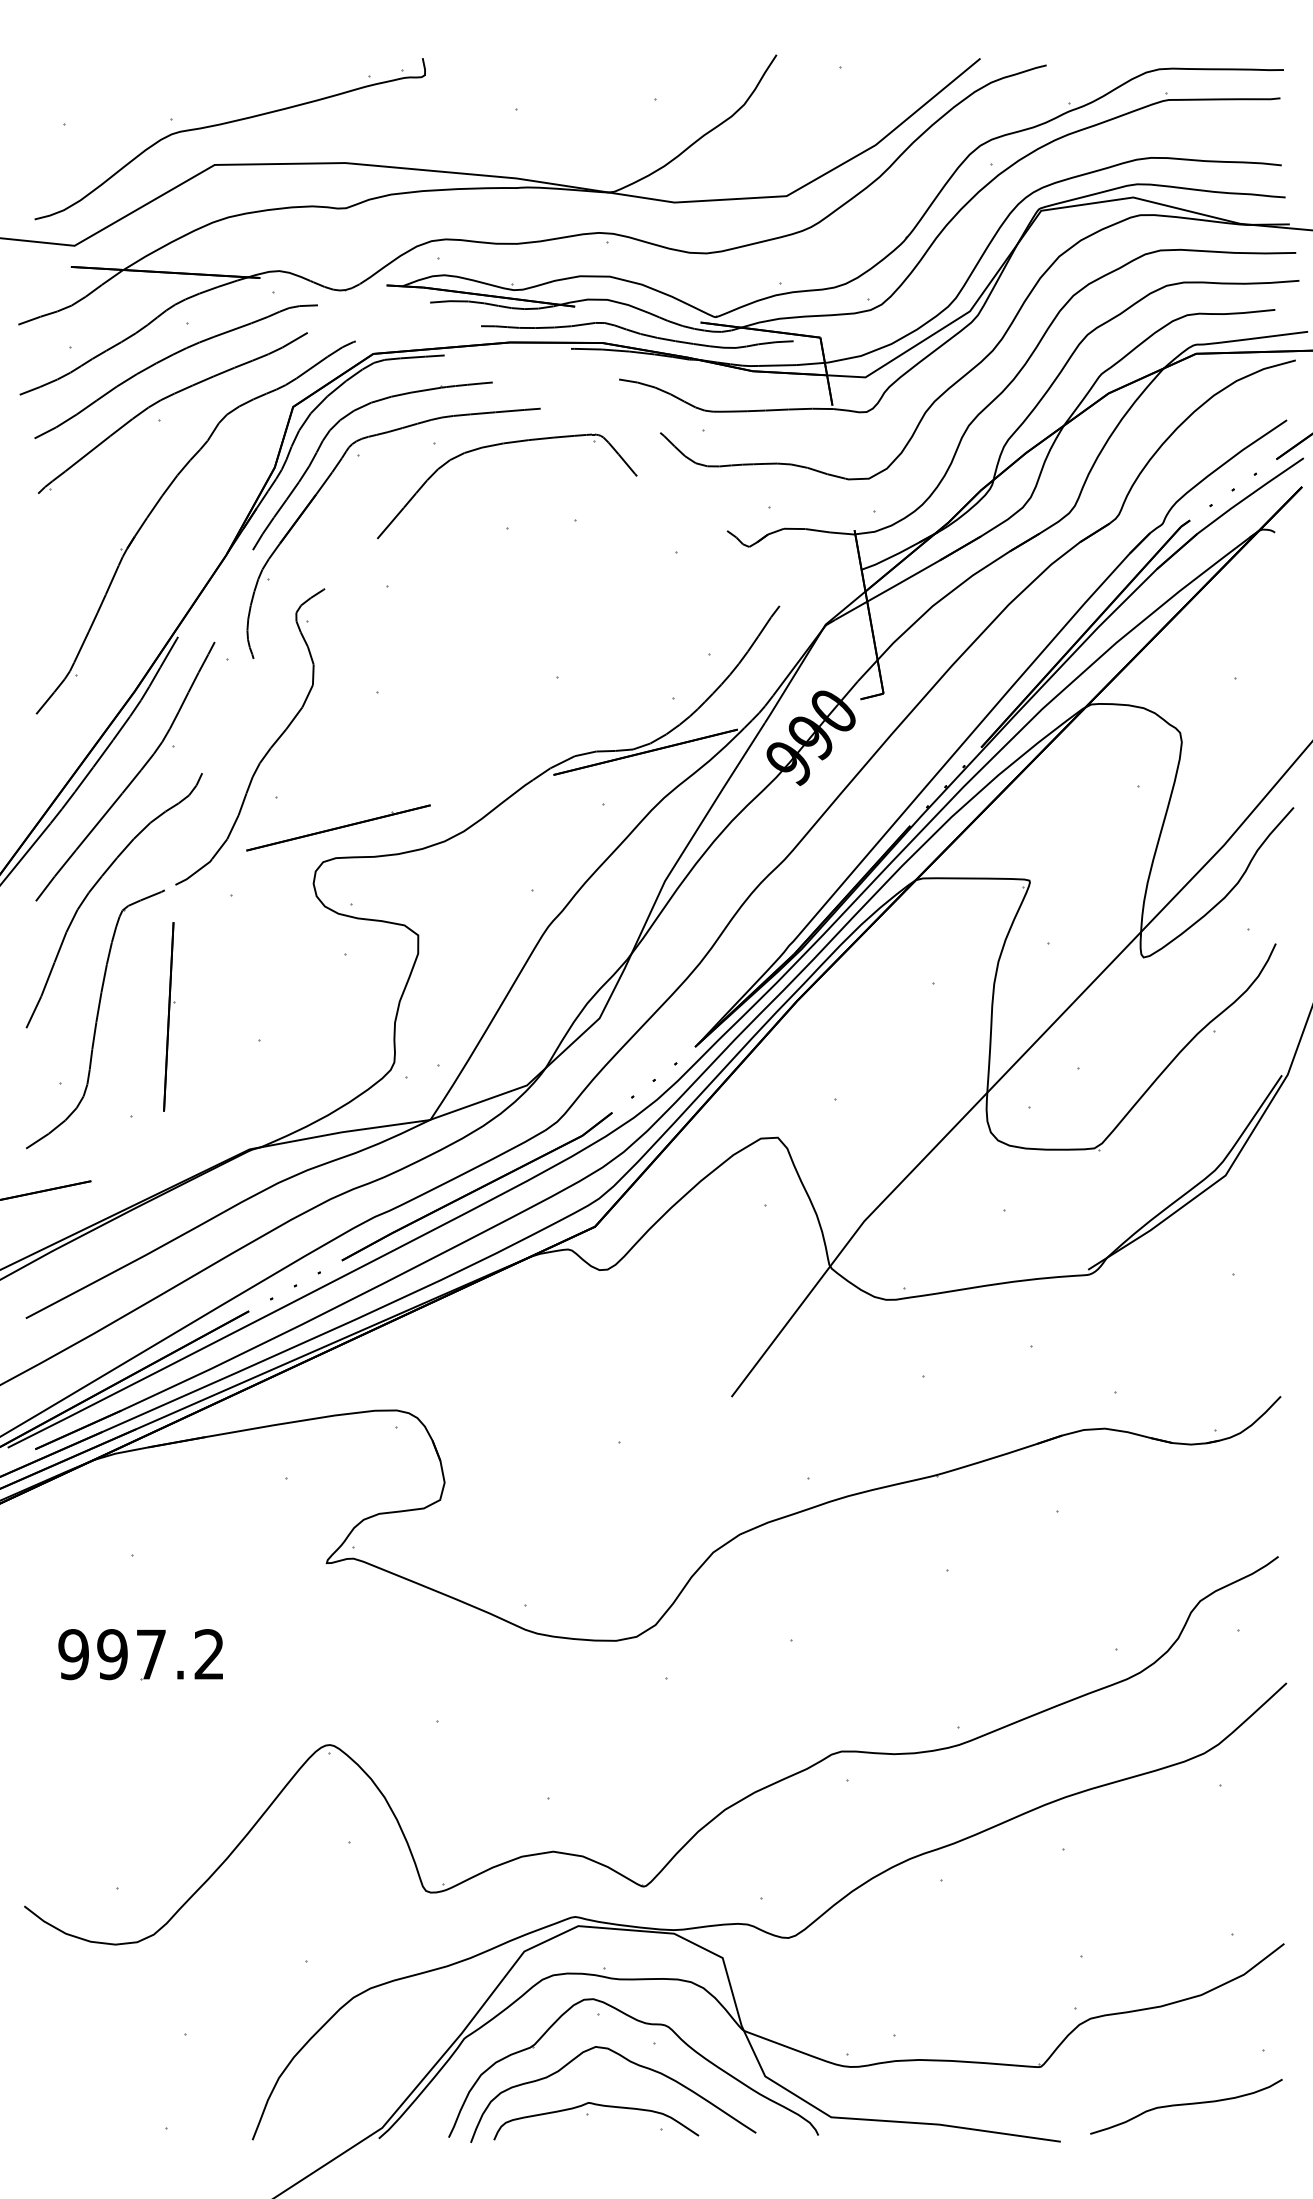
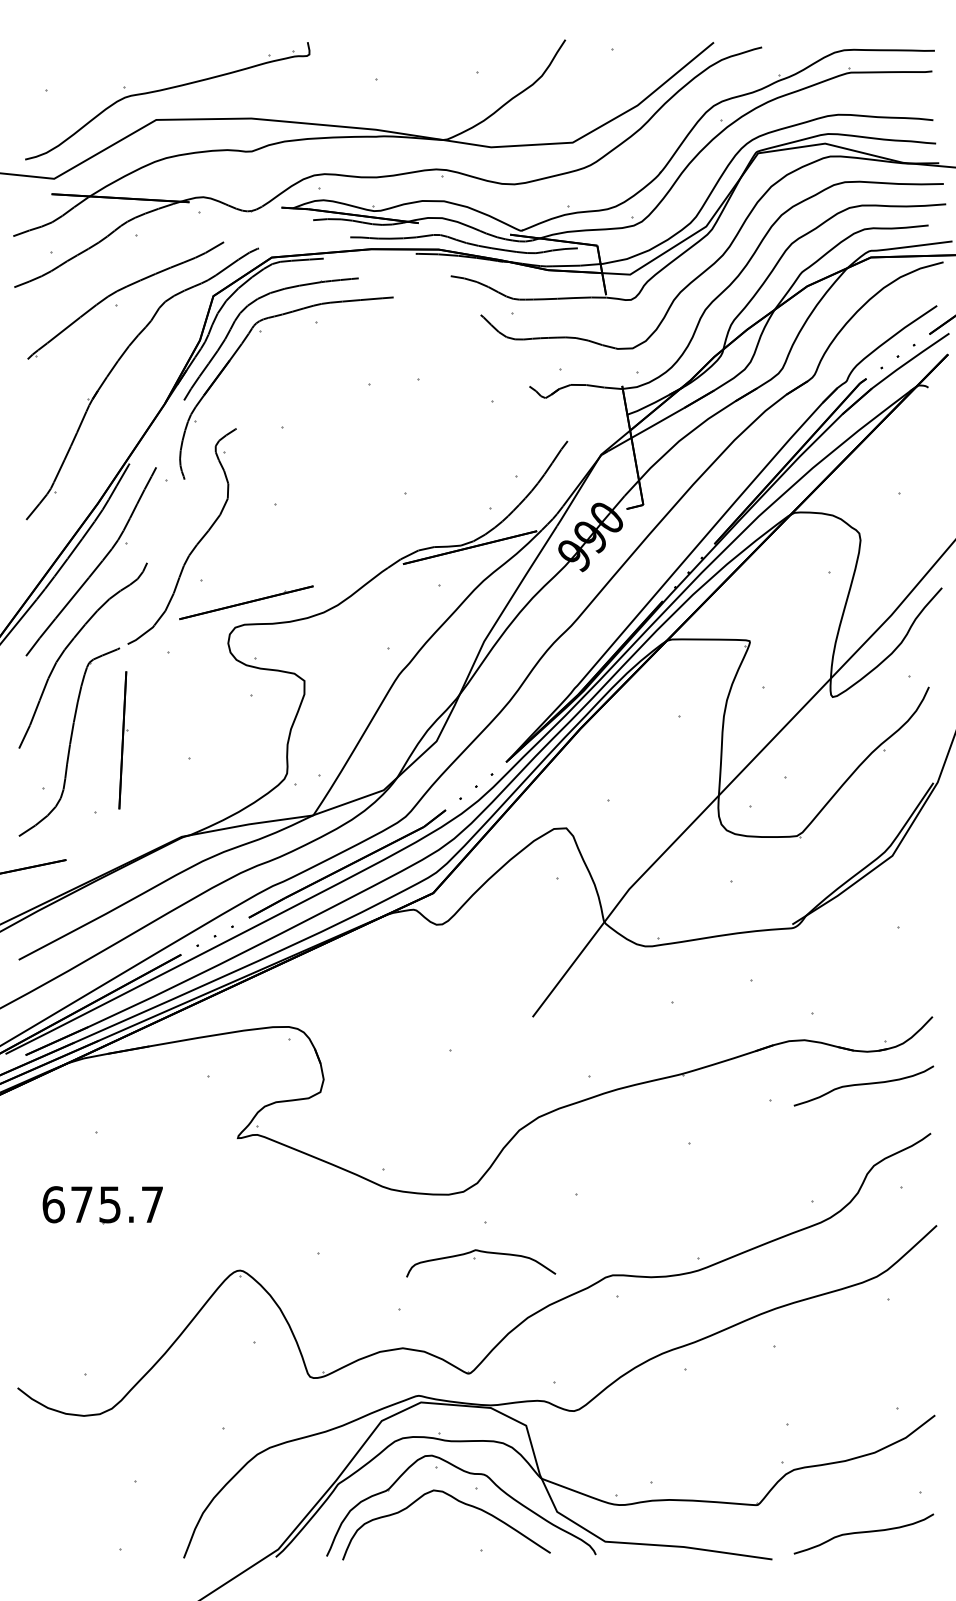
curve: (169, 357) -> (123, 260), removed
part: (499, 445) -> (363, 324), removed
curve: (1185, 1490) -> (863, 1085), added
text: (140, 1654) -> (102, 1204), 997.2 -> 675.7
part: (588, 2114) -> (475, 1258), moved

